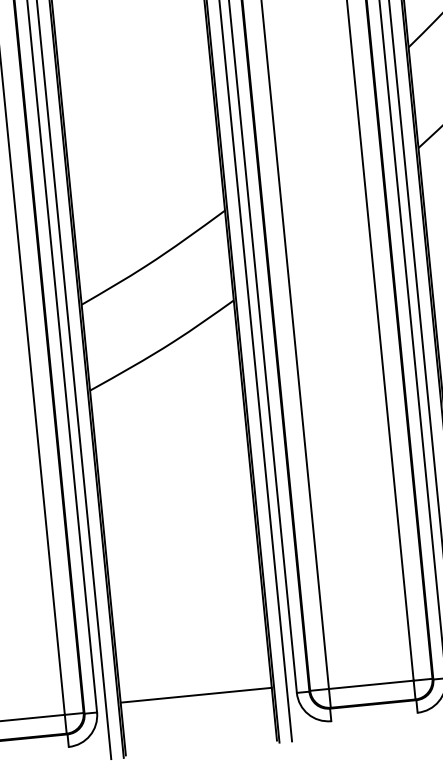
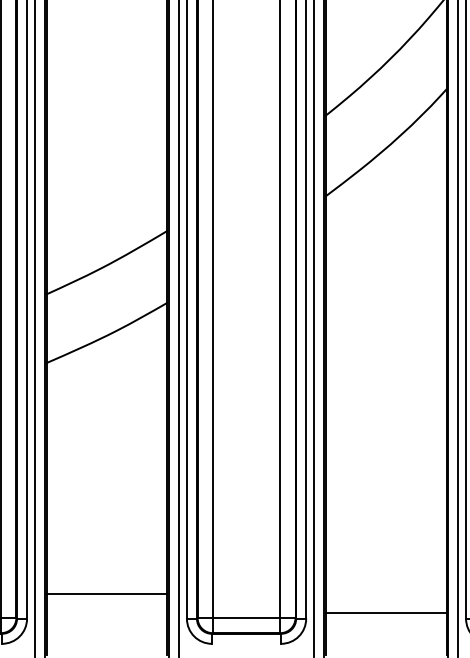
line: (195, 694) -> (106, 593), moved

